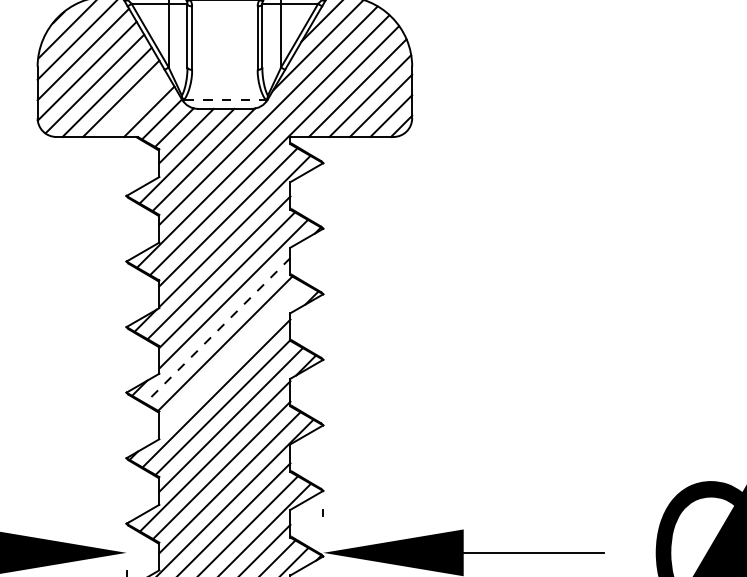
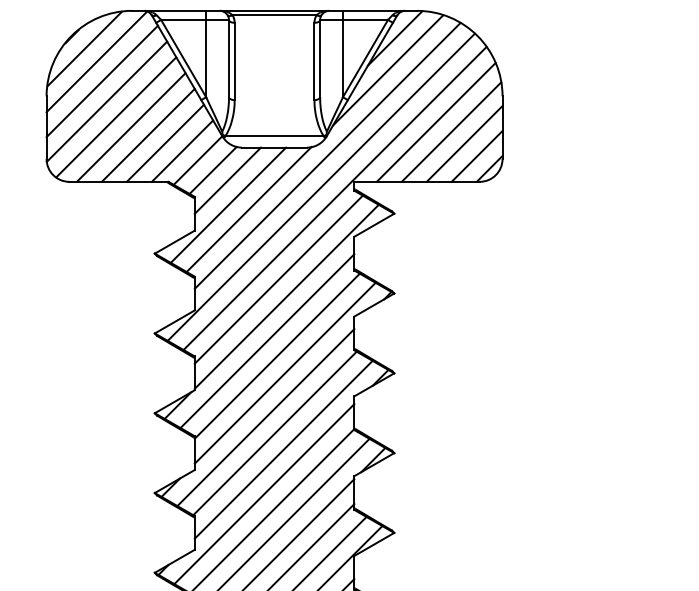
line: (225, 99) -> (275, 136), dashed -> solid
line: (134, 104) -> (164, 142), added
line: (217, 330) -> (265, 417), dashed -> solid
line: (232, 357) -> (283, 450), added

